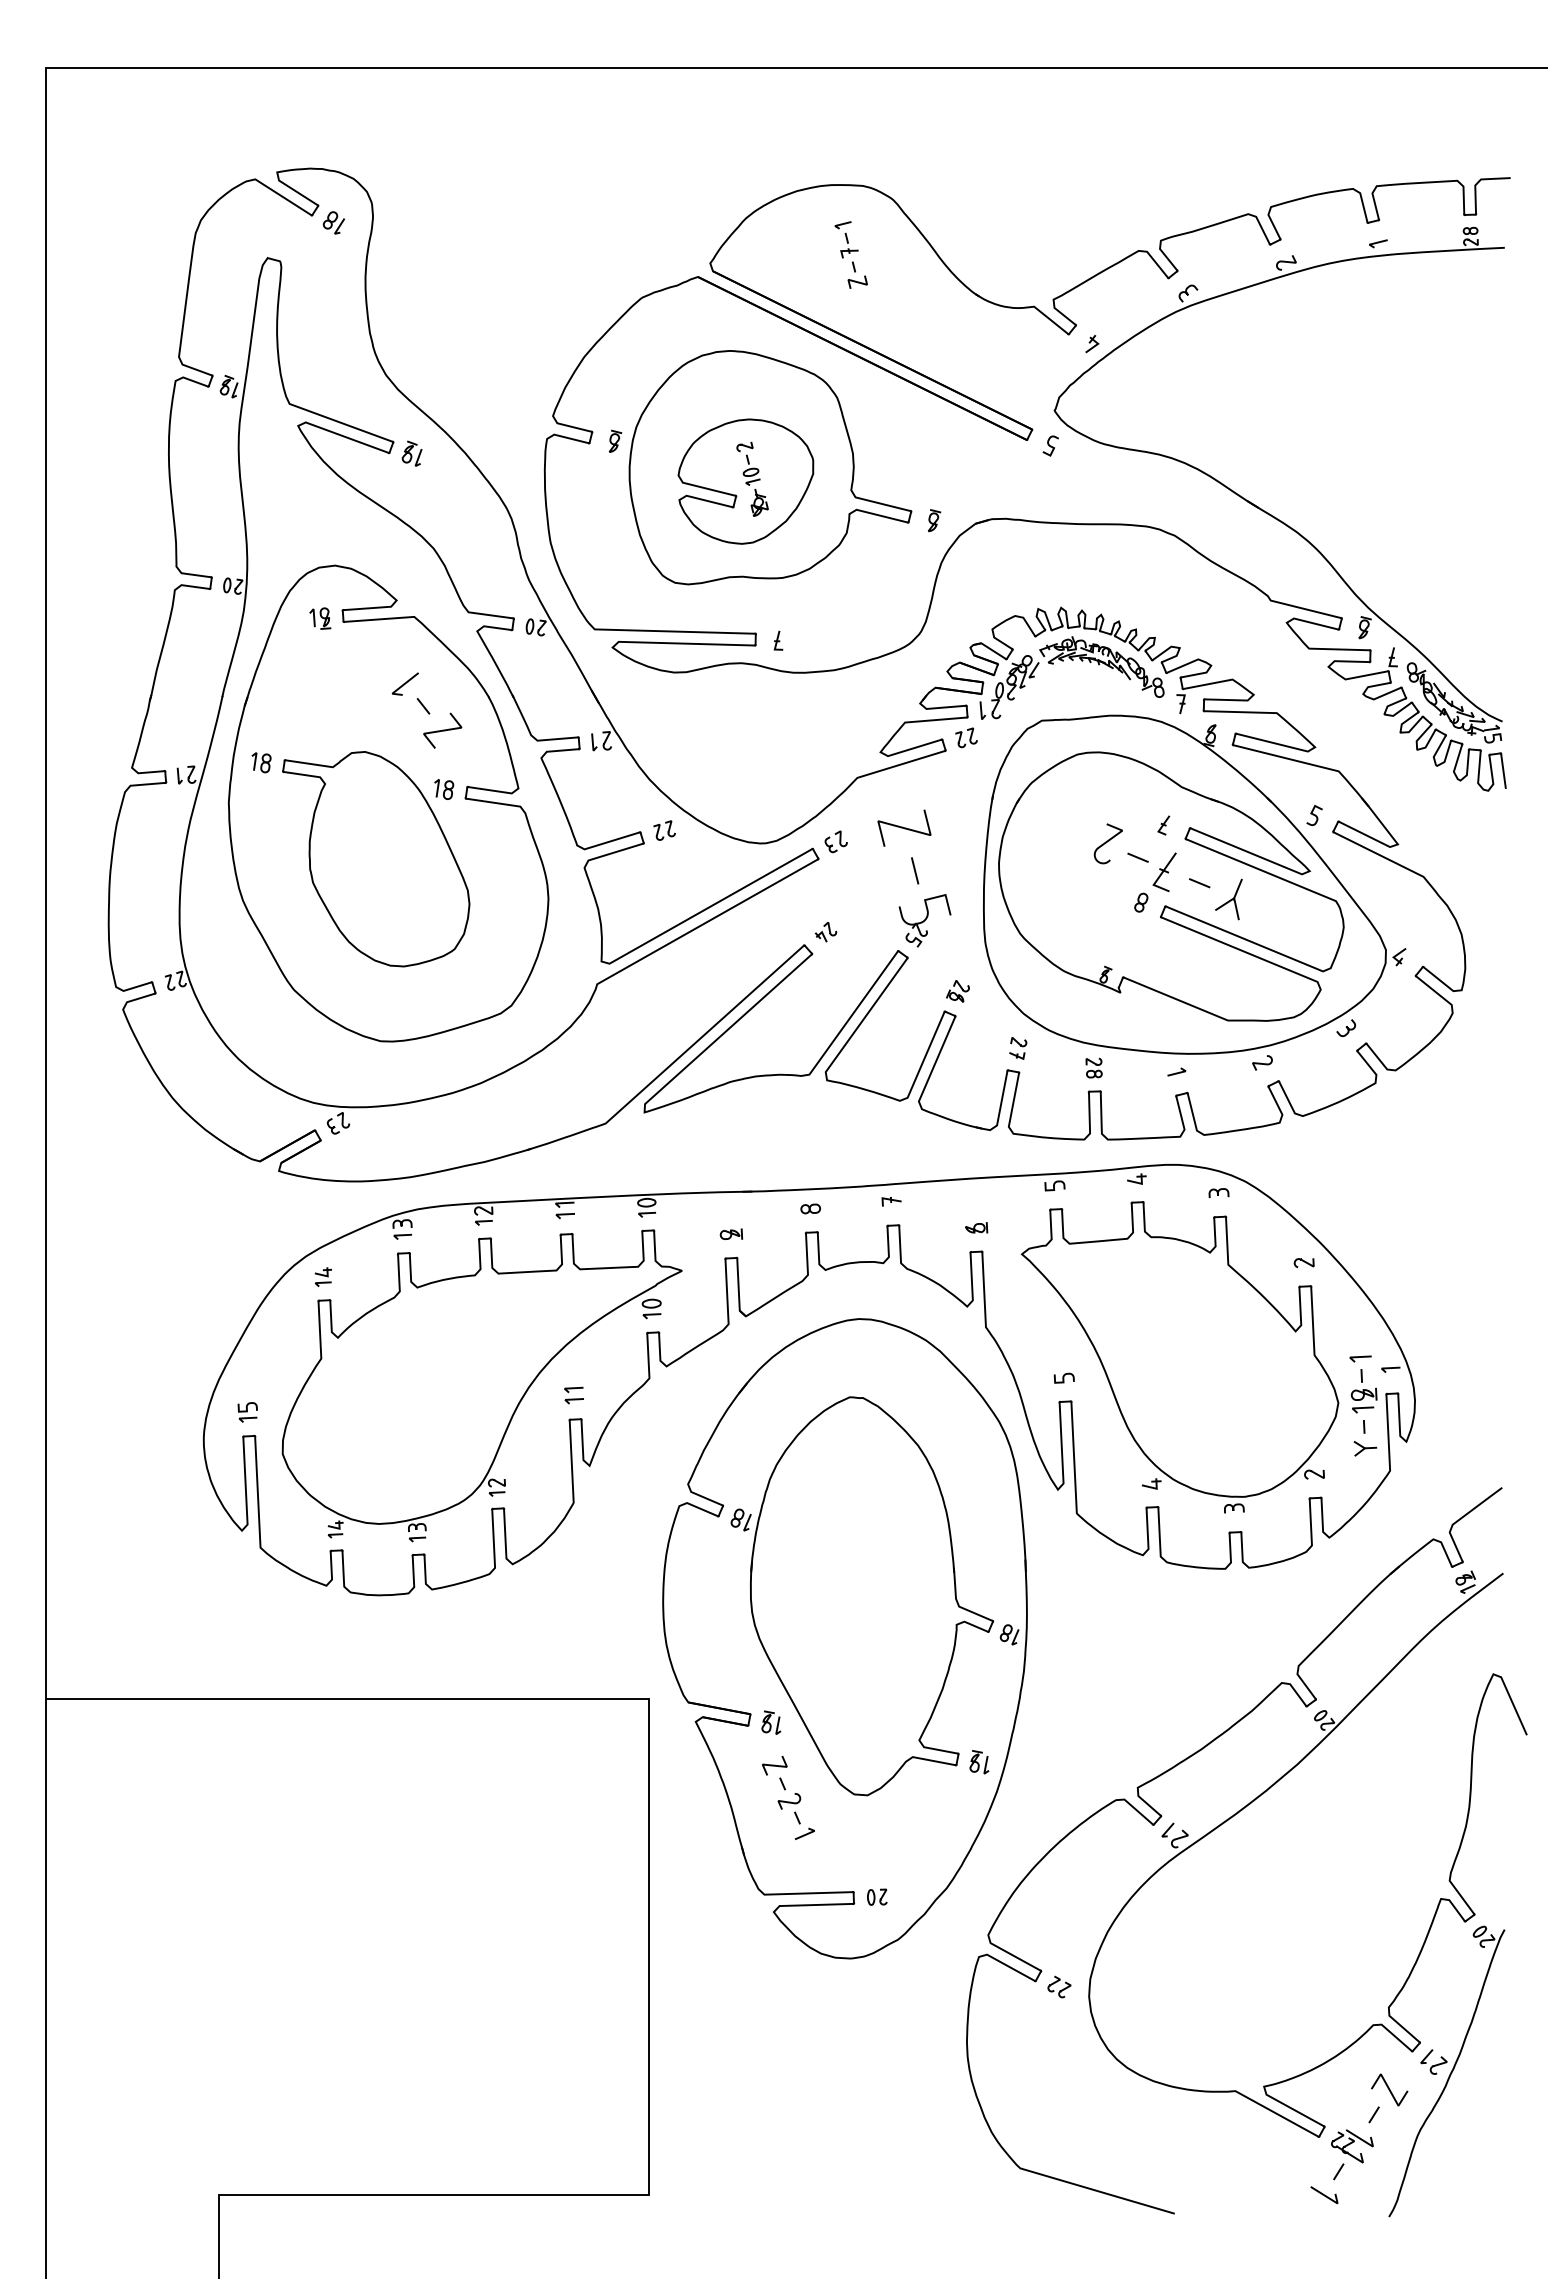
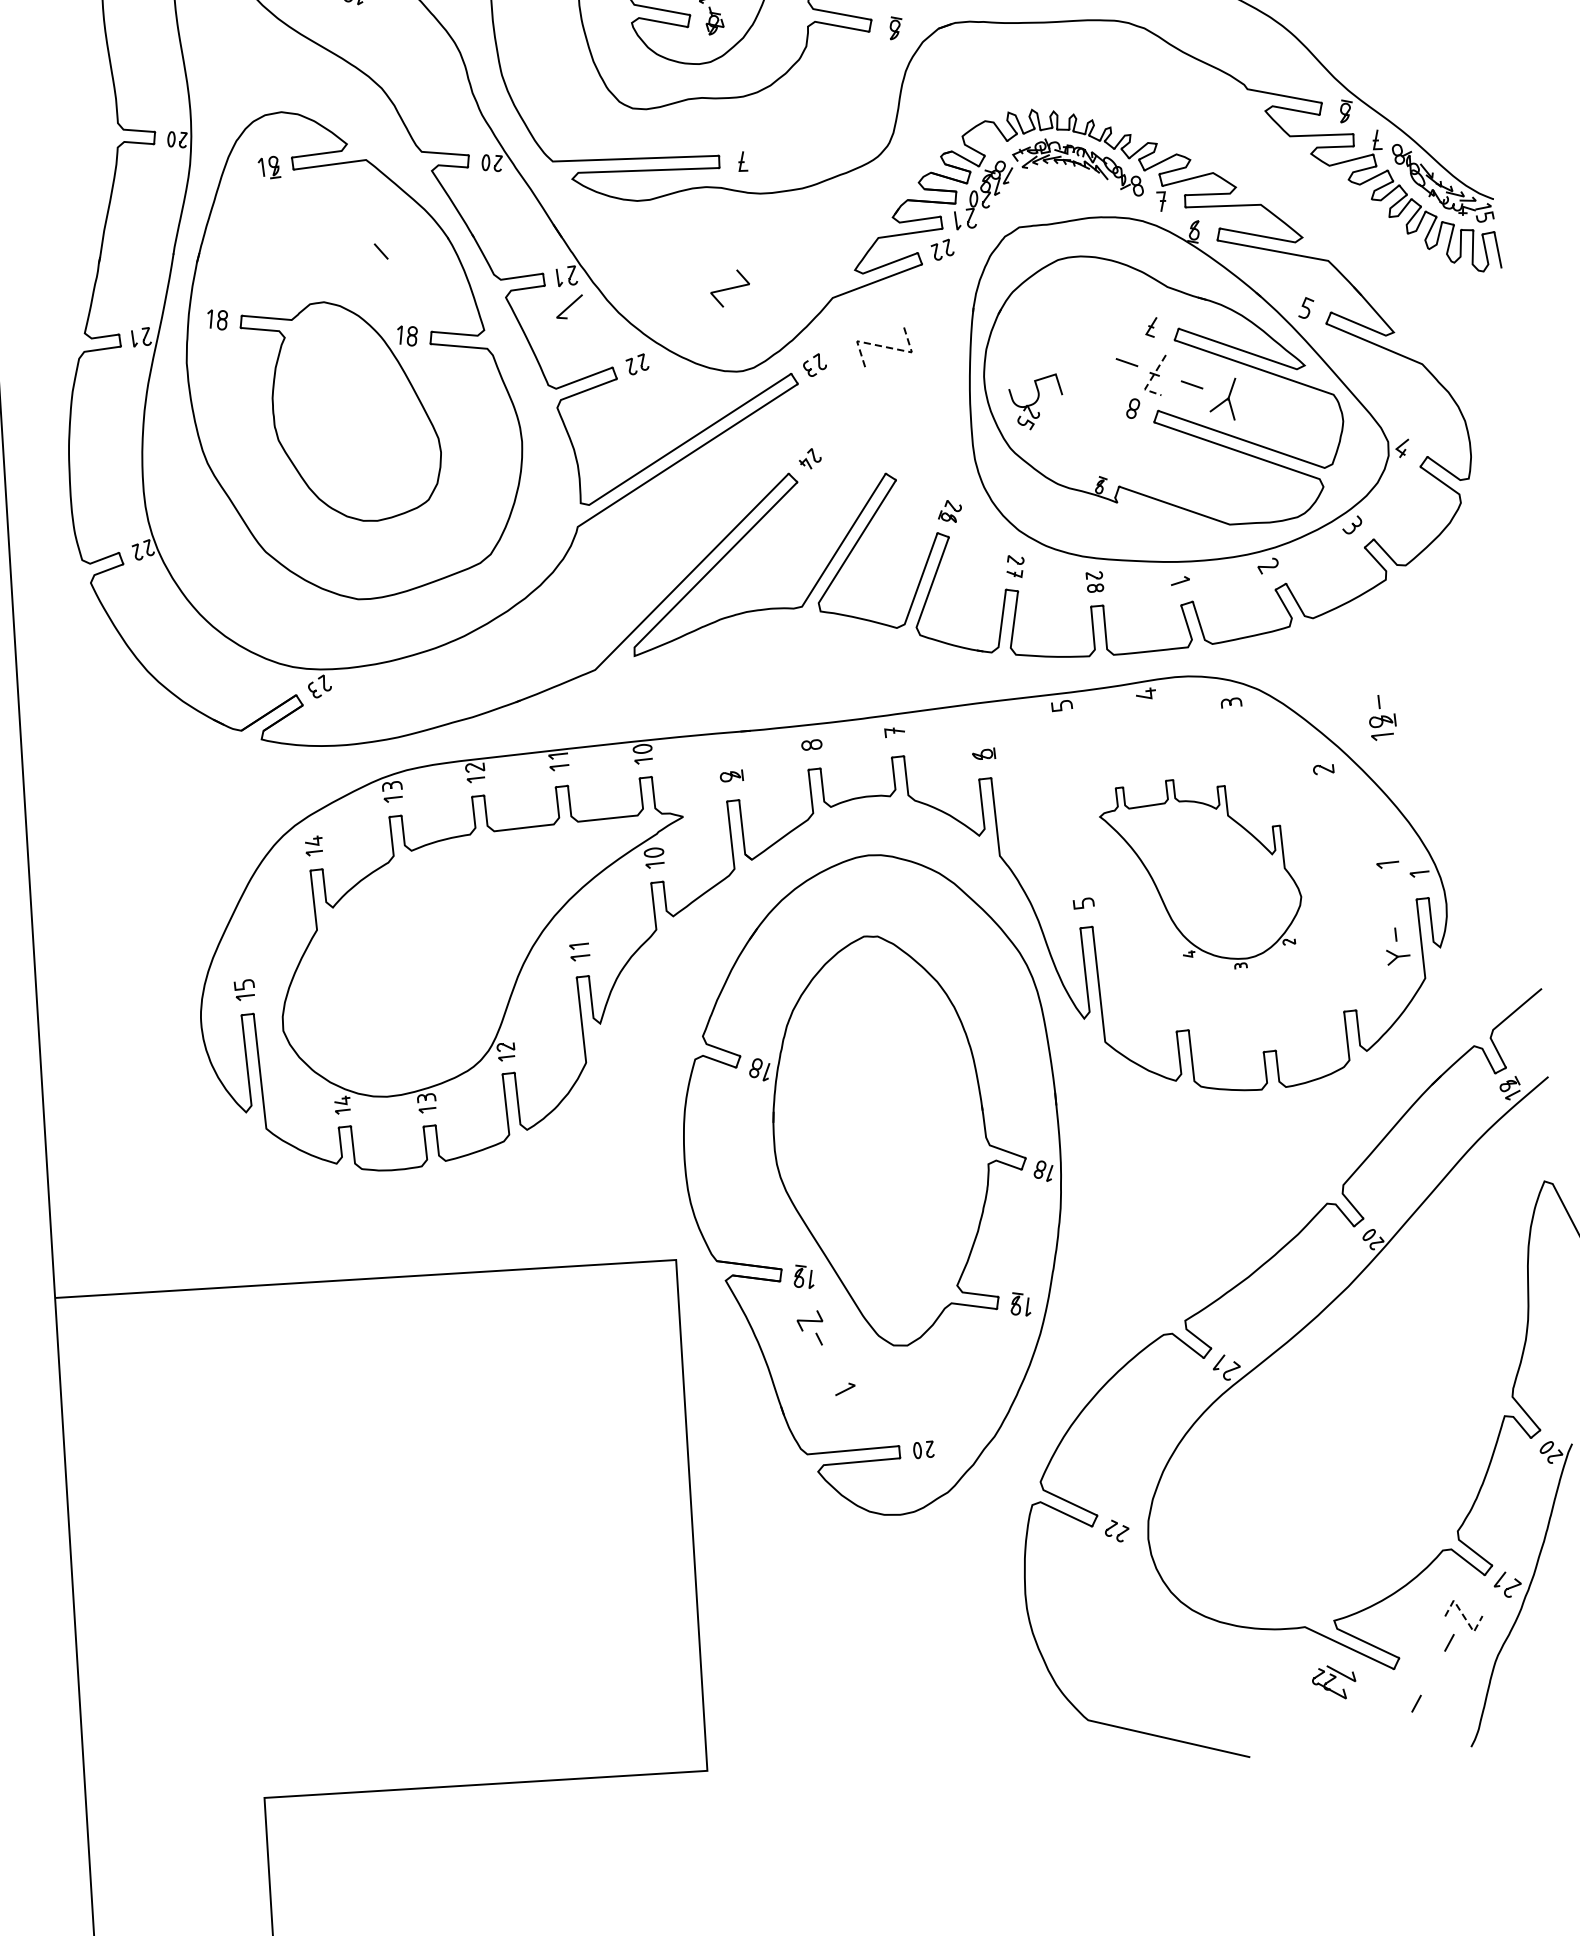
line: (404, 683) -> (568, 306), moved
line: (442, 730) -> (729, 288), moved
line: (904, 828) -> (884, 347), solid -> dashed
curve: (1107, 842) -> (1094, 348), removed
line: (914, 870) -> (897, 389), removed
line: (1159, 876) -> (1150, 380), solid -> dashed
part: (924, 920) -> (1035, 401), moved
part: (1179, 1357) -> (1201, 874), size x0.6
part: (1363, 1391) -> (1381, 717), moved
part: (789, 1808) -> (827, 1364), removed
line: (1389, 2090) -> (1463, 1616), solid -> dashed
part: (1352, 2146) -> (1334, 1682), moved
line: (1324, 2195) -> (1403, 1729), removed

